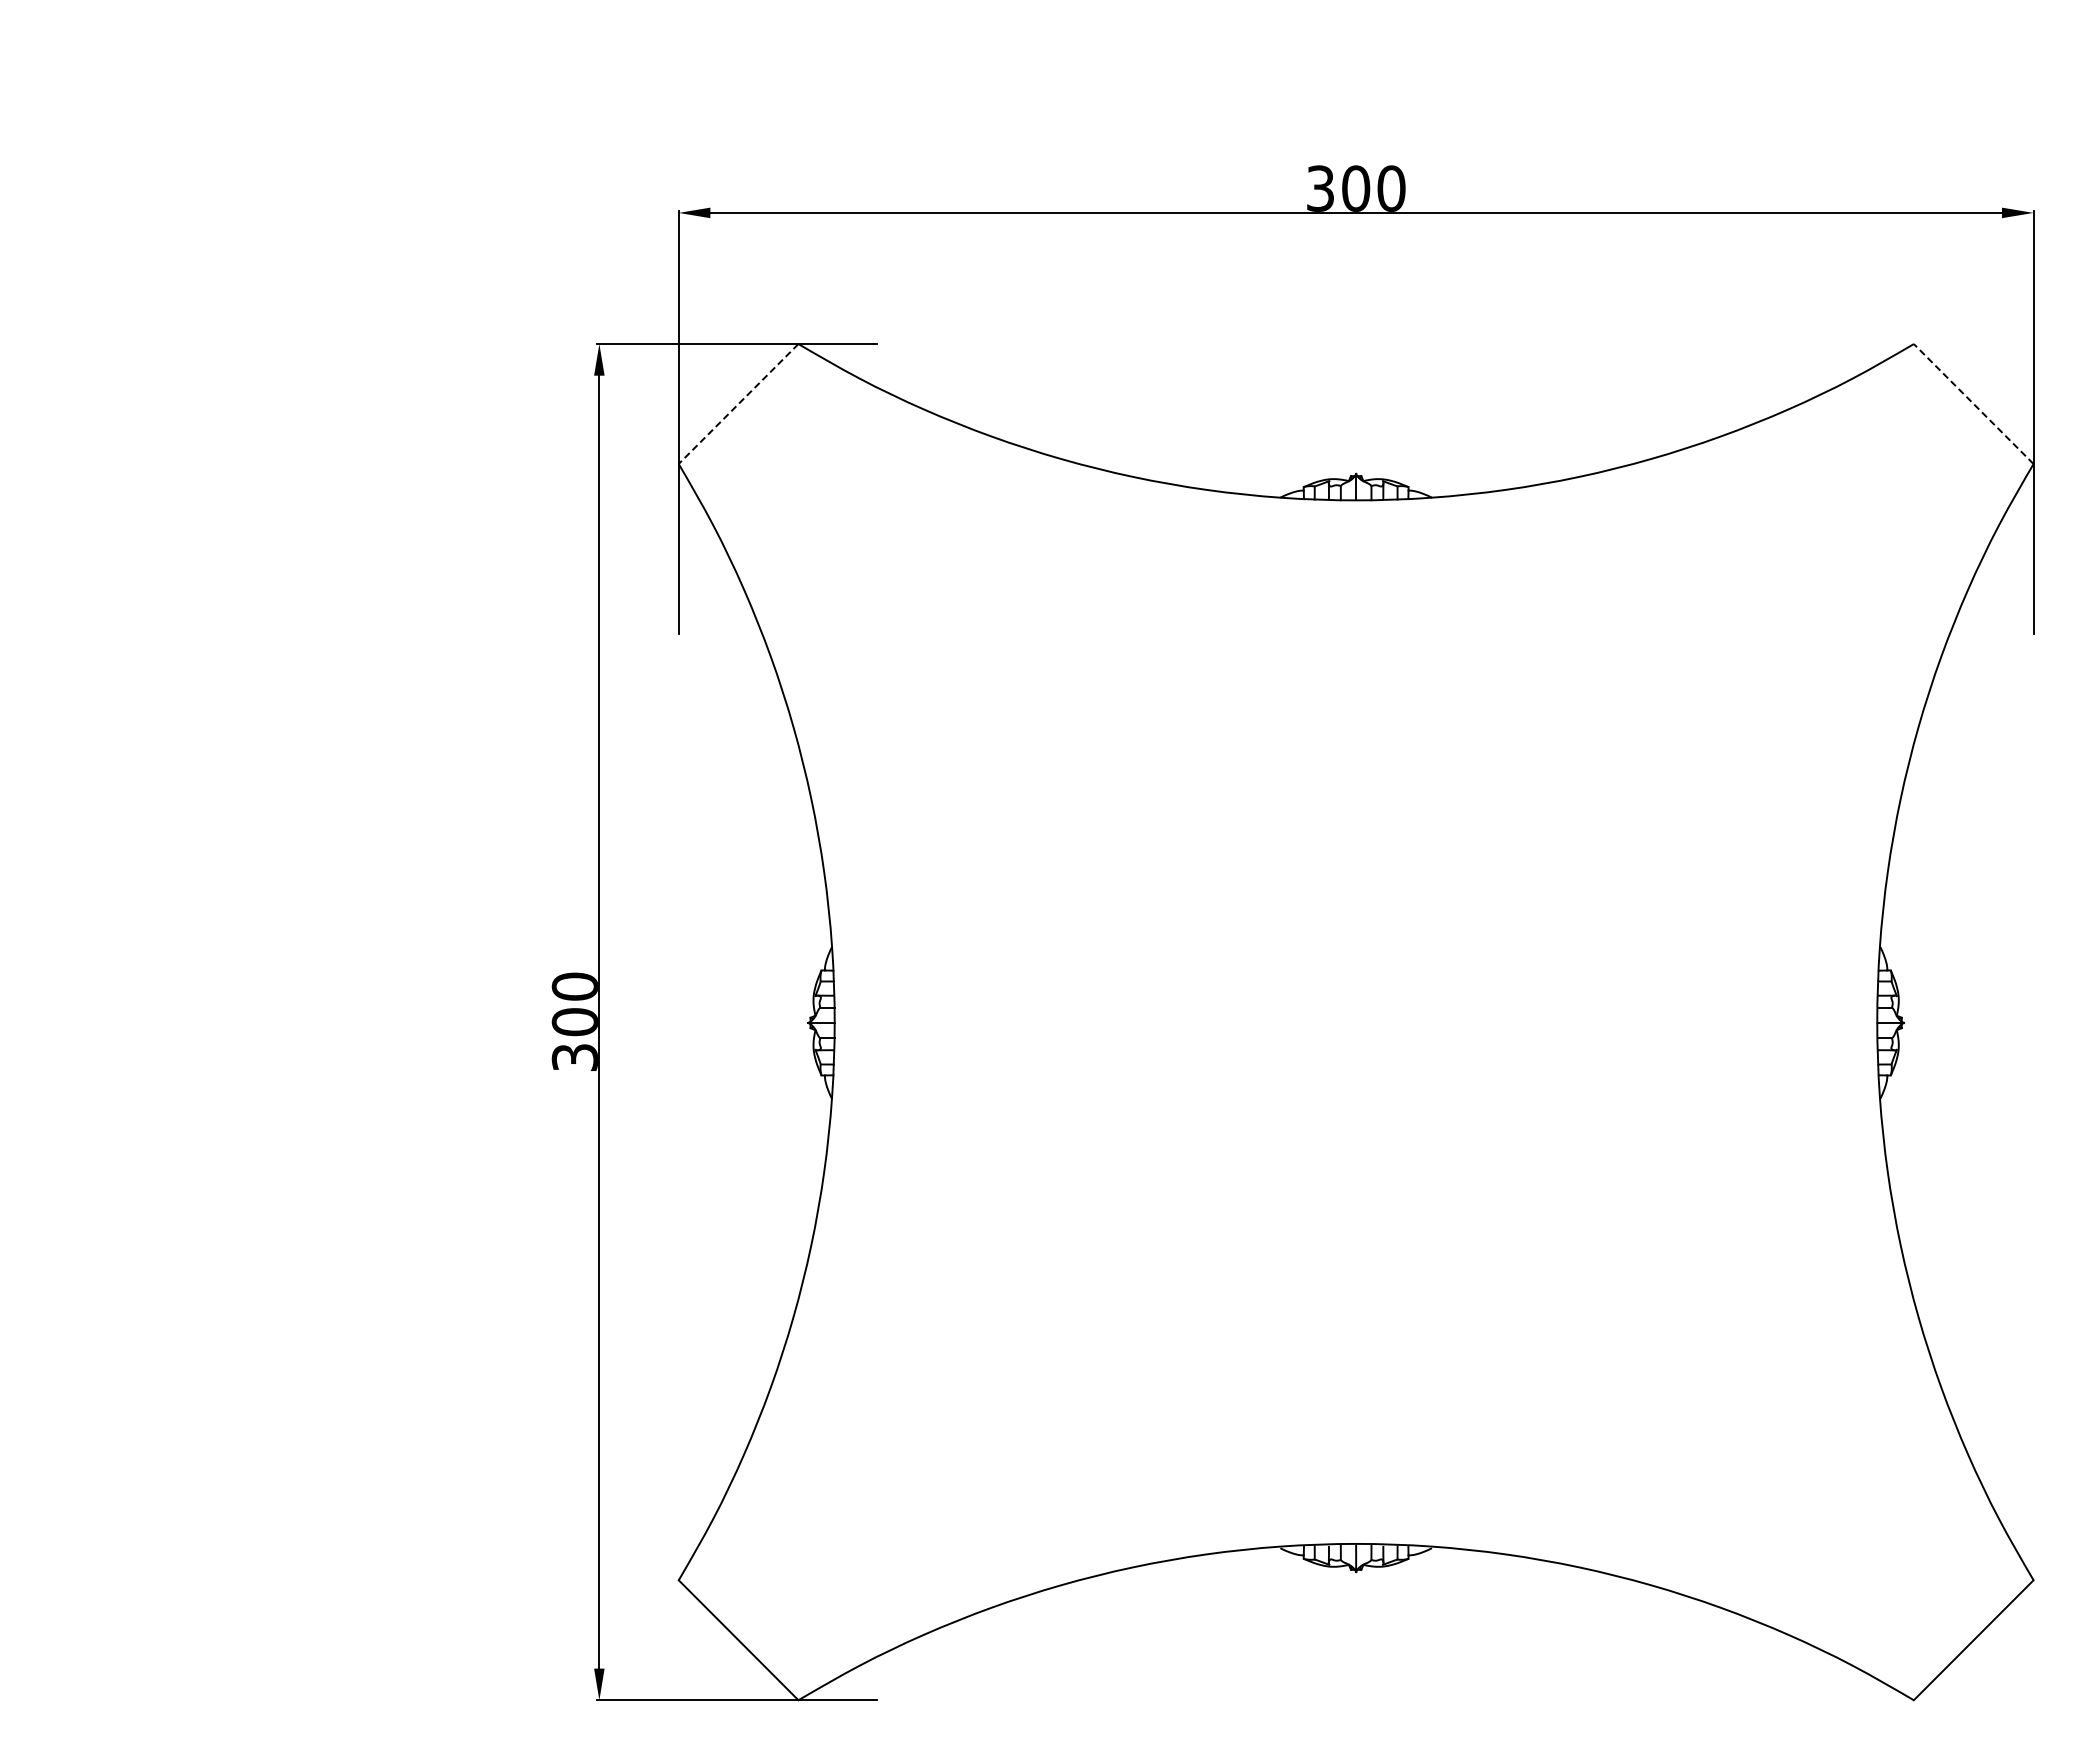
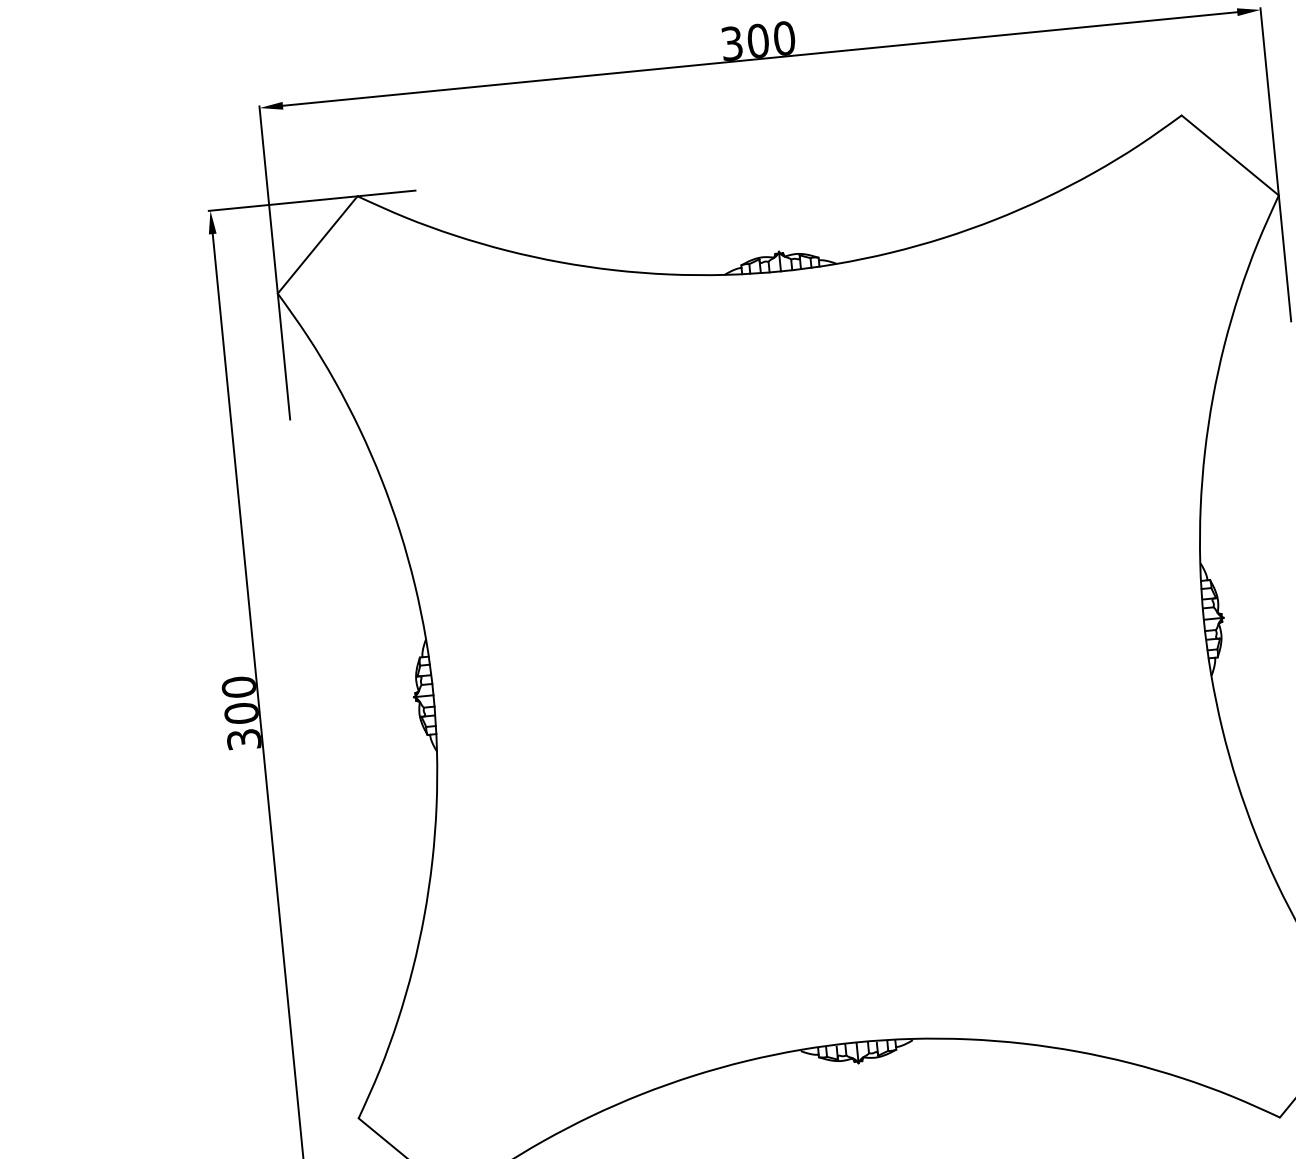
line: (738, 404) -> (317, 245), dashed -> solid
line: (1973, 404) -> (1230, 155), dashed -> solid

